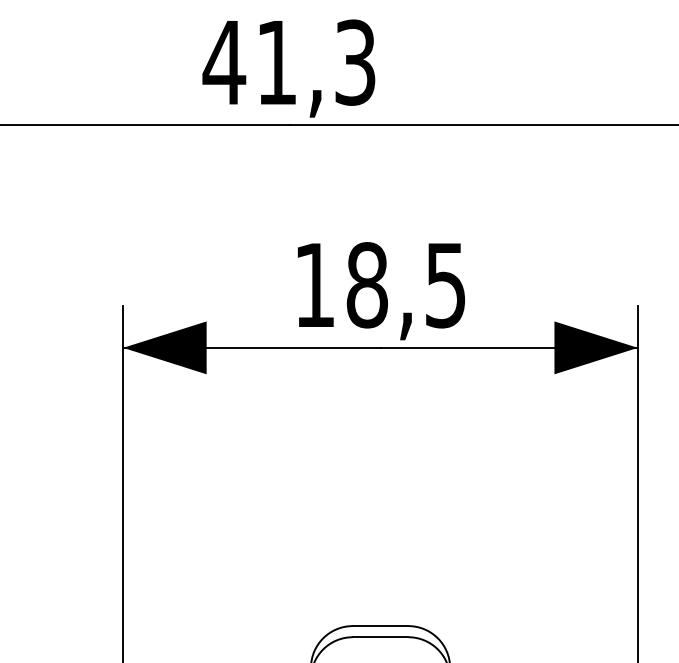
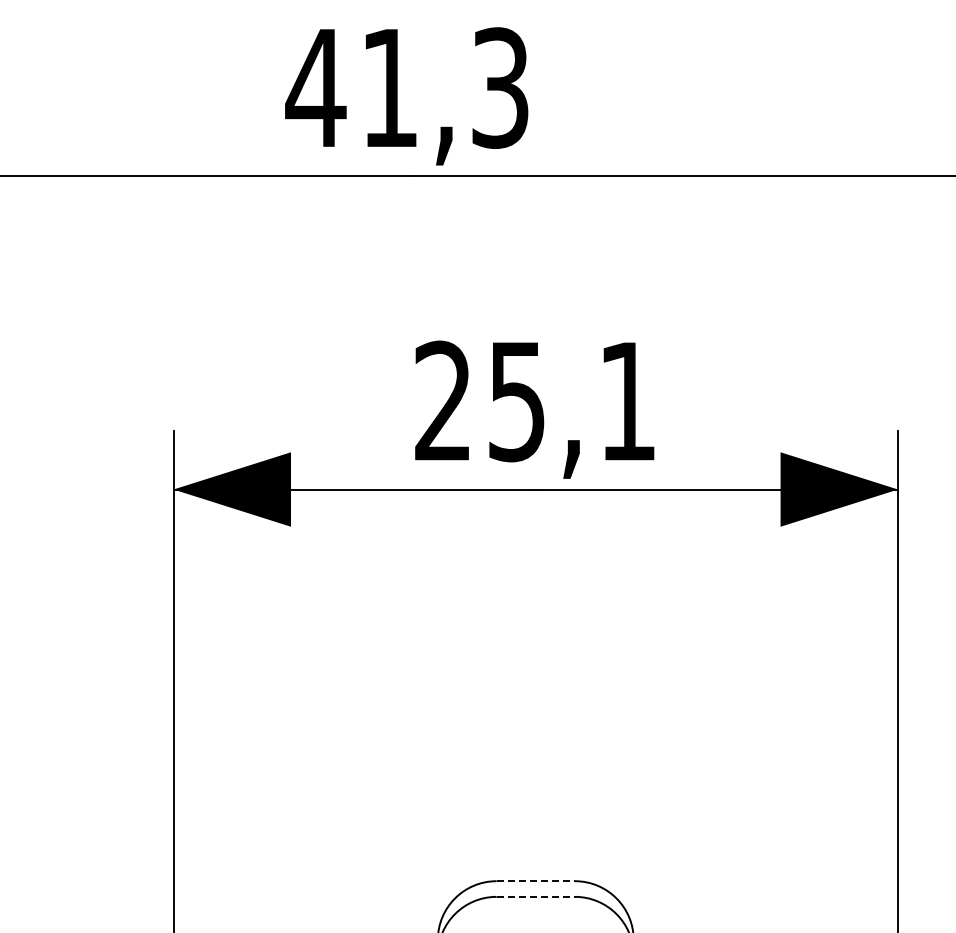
text: (379, 285) -> (534, 401), 18,5 -> 25,1
line: (381, 626) -> (536, 881), solid -> dashed
line: (381, 636) -> (536, 896), solid -> dashed

